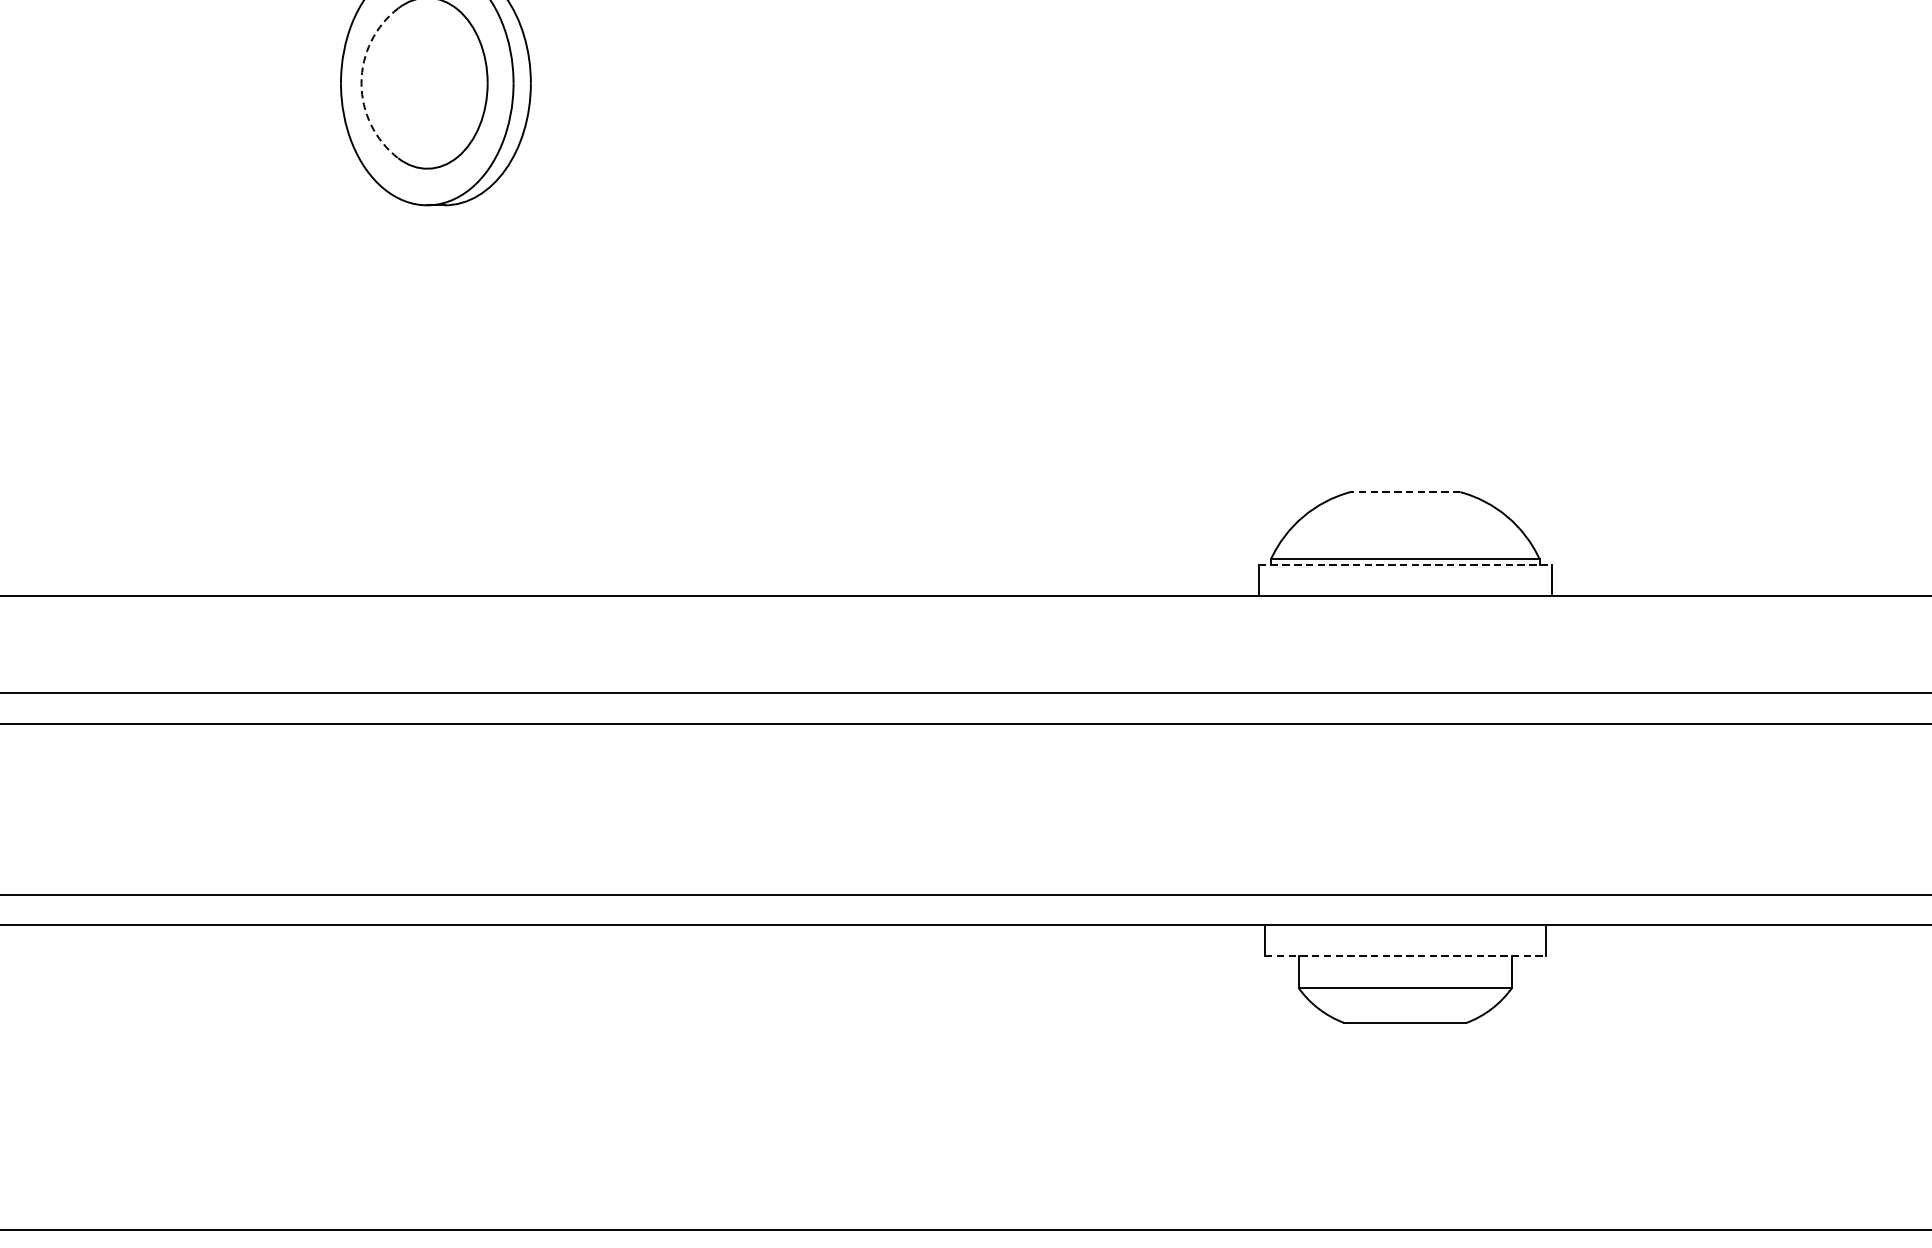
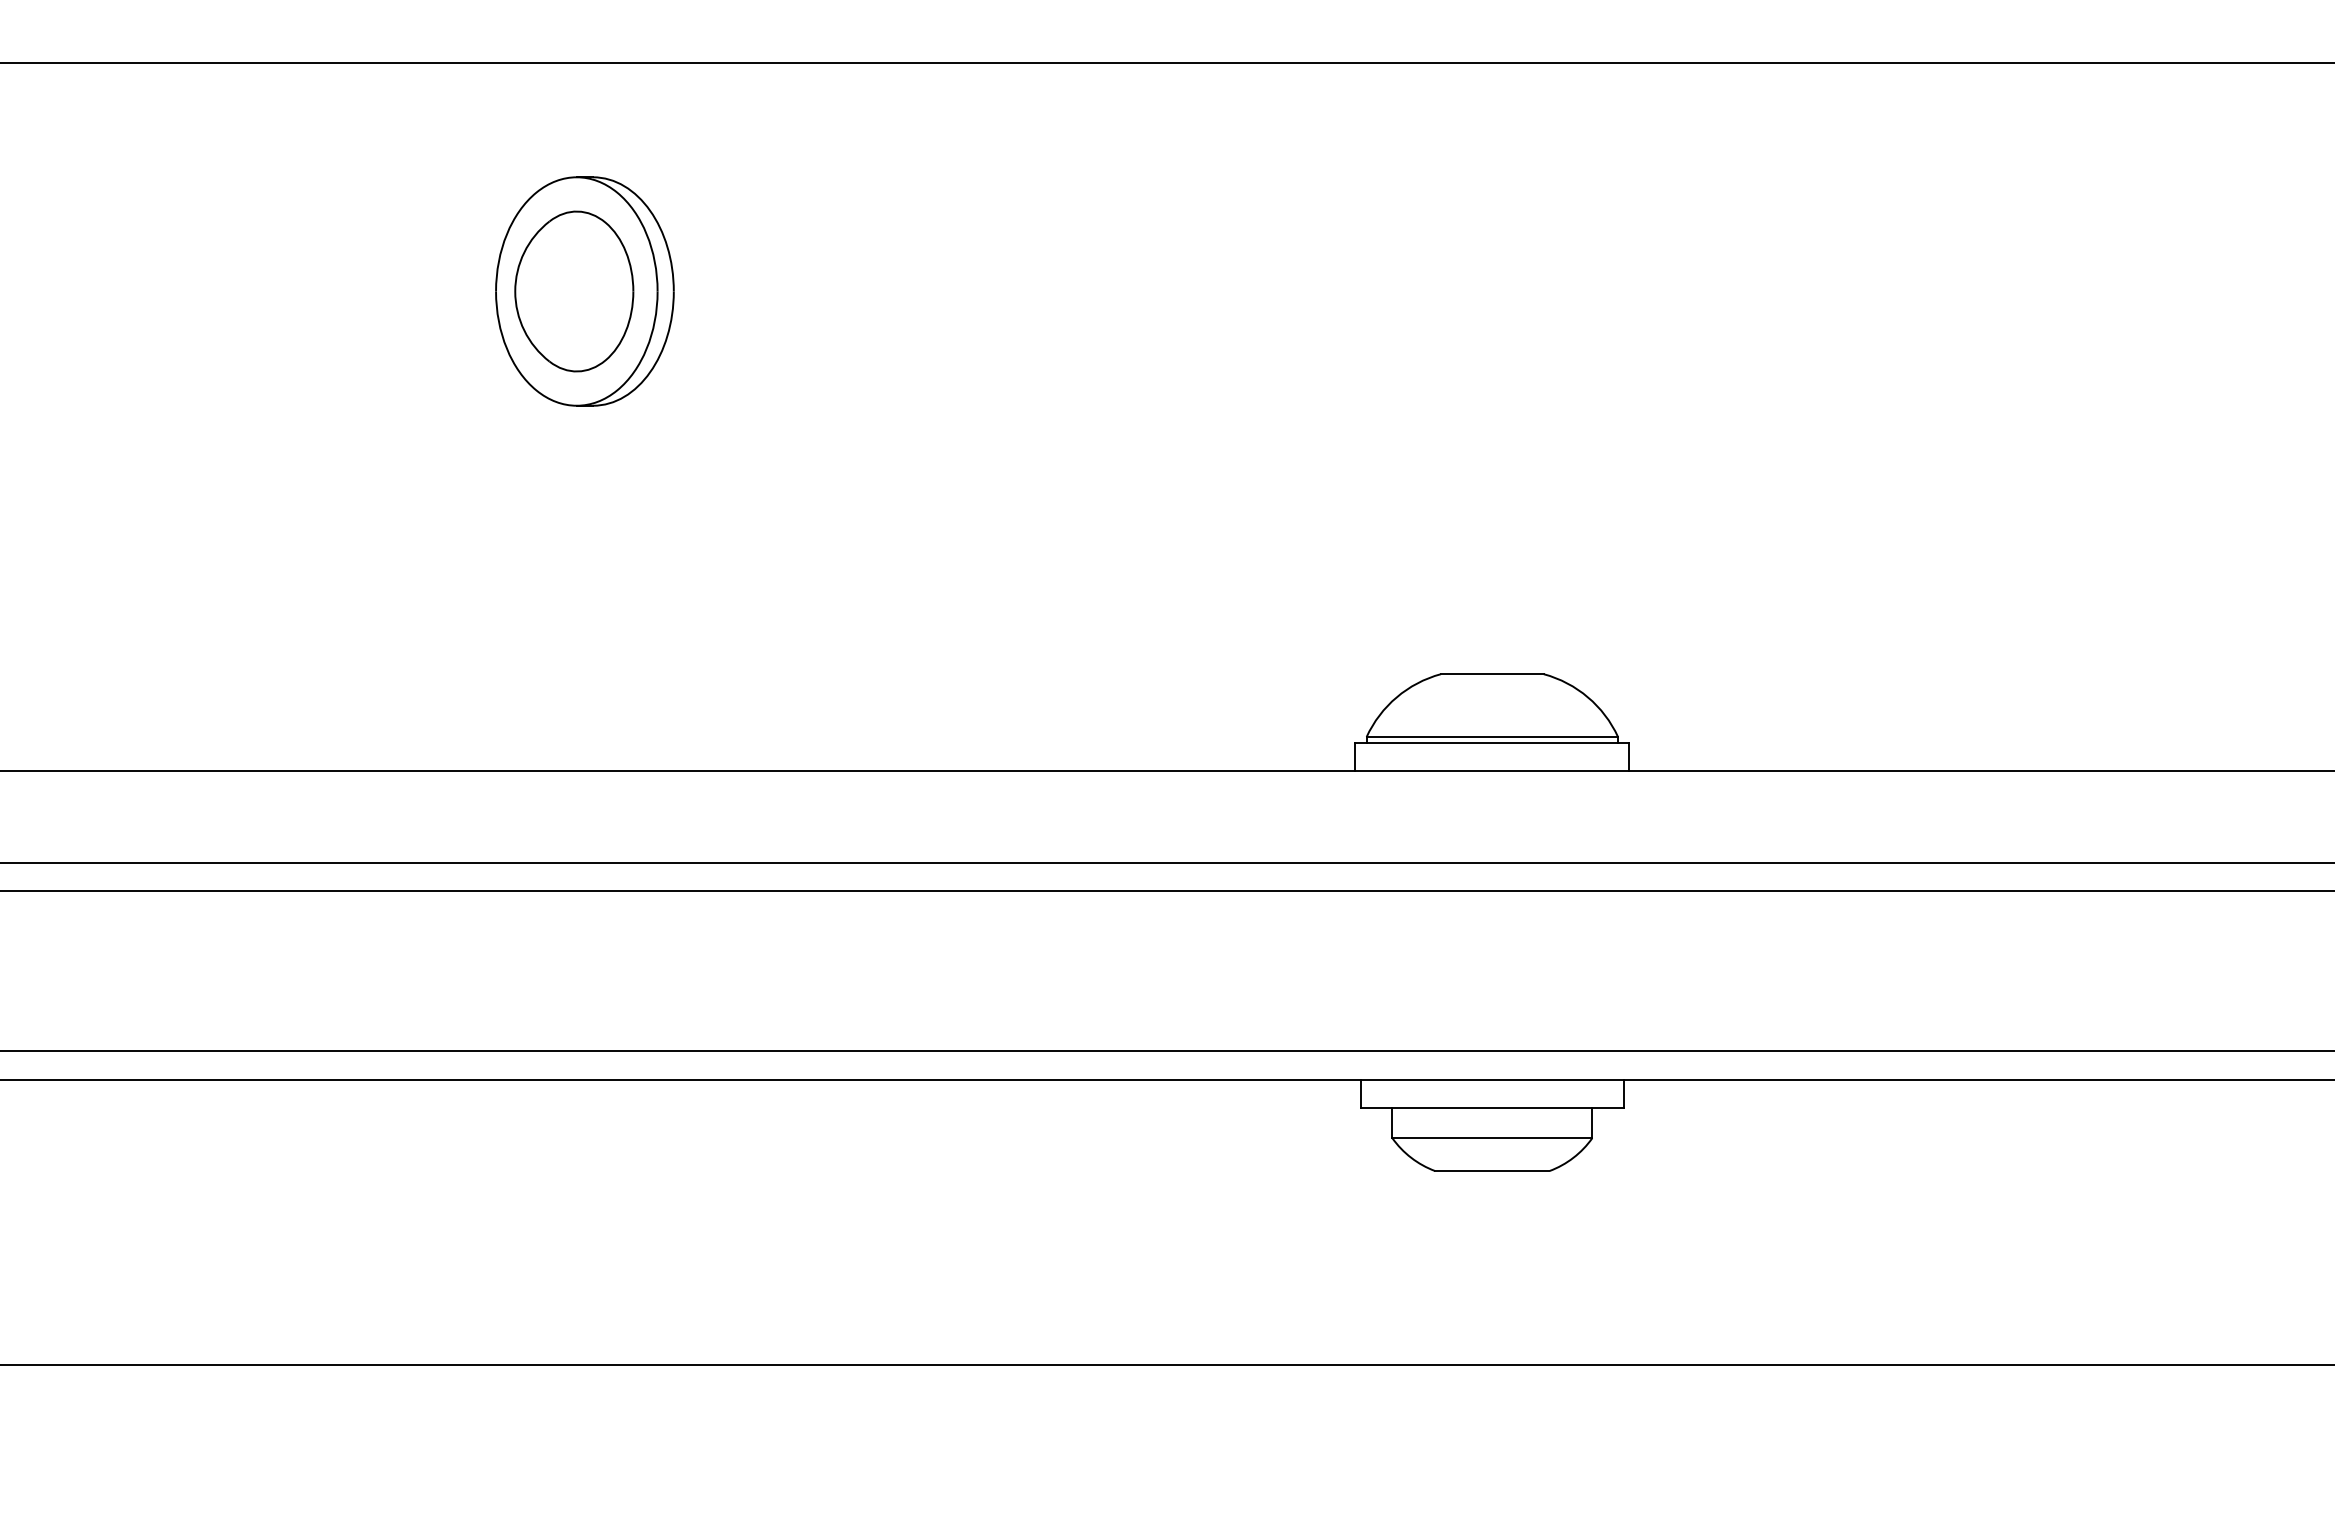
arc: (361, 83) -> (515, 291), dashed -> solid
line: (1404, 492) -> (1491, 674), dashed -> solid
line: (1405, 565) -> (1492, 742), dashed -> solid
line: (1405, 956) -> (1492, 1108), dashed -> solid

